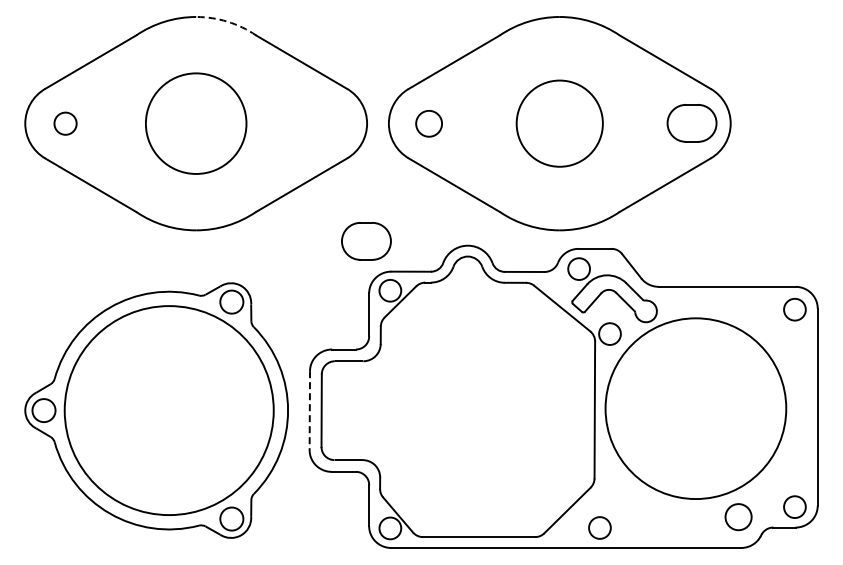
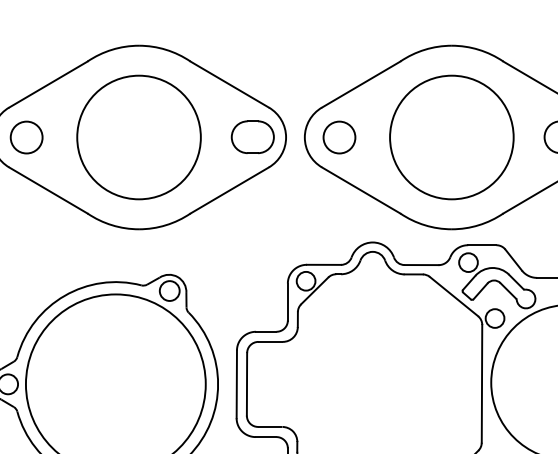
arc: (227, 21) -> (165, 49), dashed -> solid
circle: (65, 123) -> (26, 137), size x1.67
circle: (196, 123) -> (139, 137), size x1.43
circle: (428, 123) -> (338, 137), size x1.43
circle: (559, 123) -> (451, 137), size x1.67
part: (366, 241) -> (252, 137), moved
line: (309, 411) -> (236, 385), dashed -> solid

